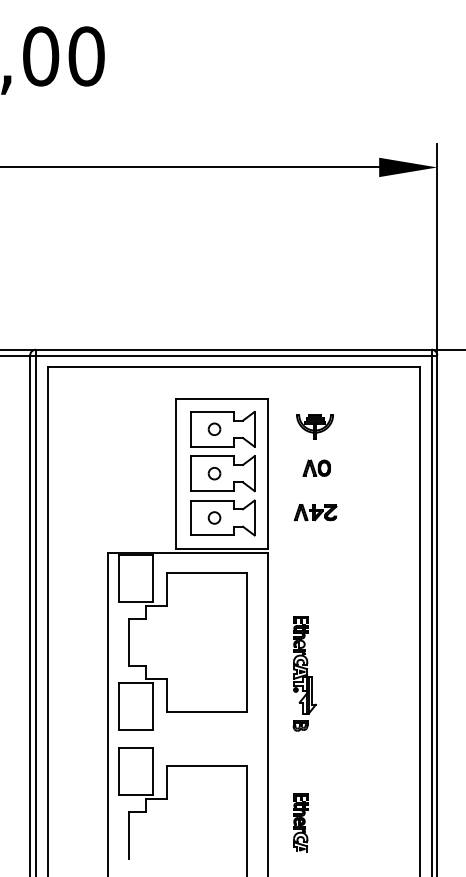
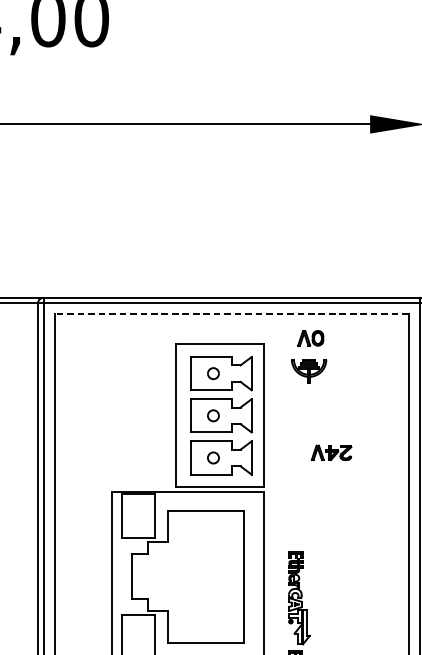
line: (233, 367) -> (231, 314), solid -> dashed
part: (316, 467) -> (310, 337), moved
part: (315, 512) -> (331, 452), moved

